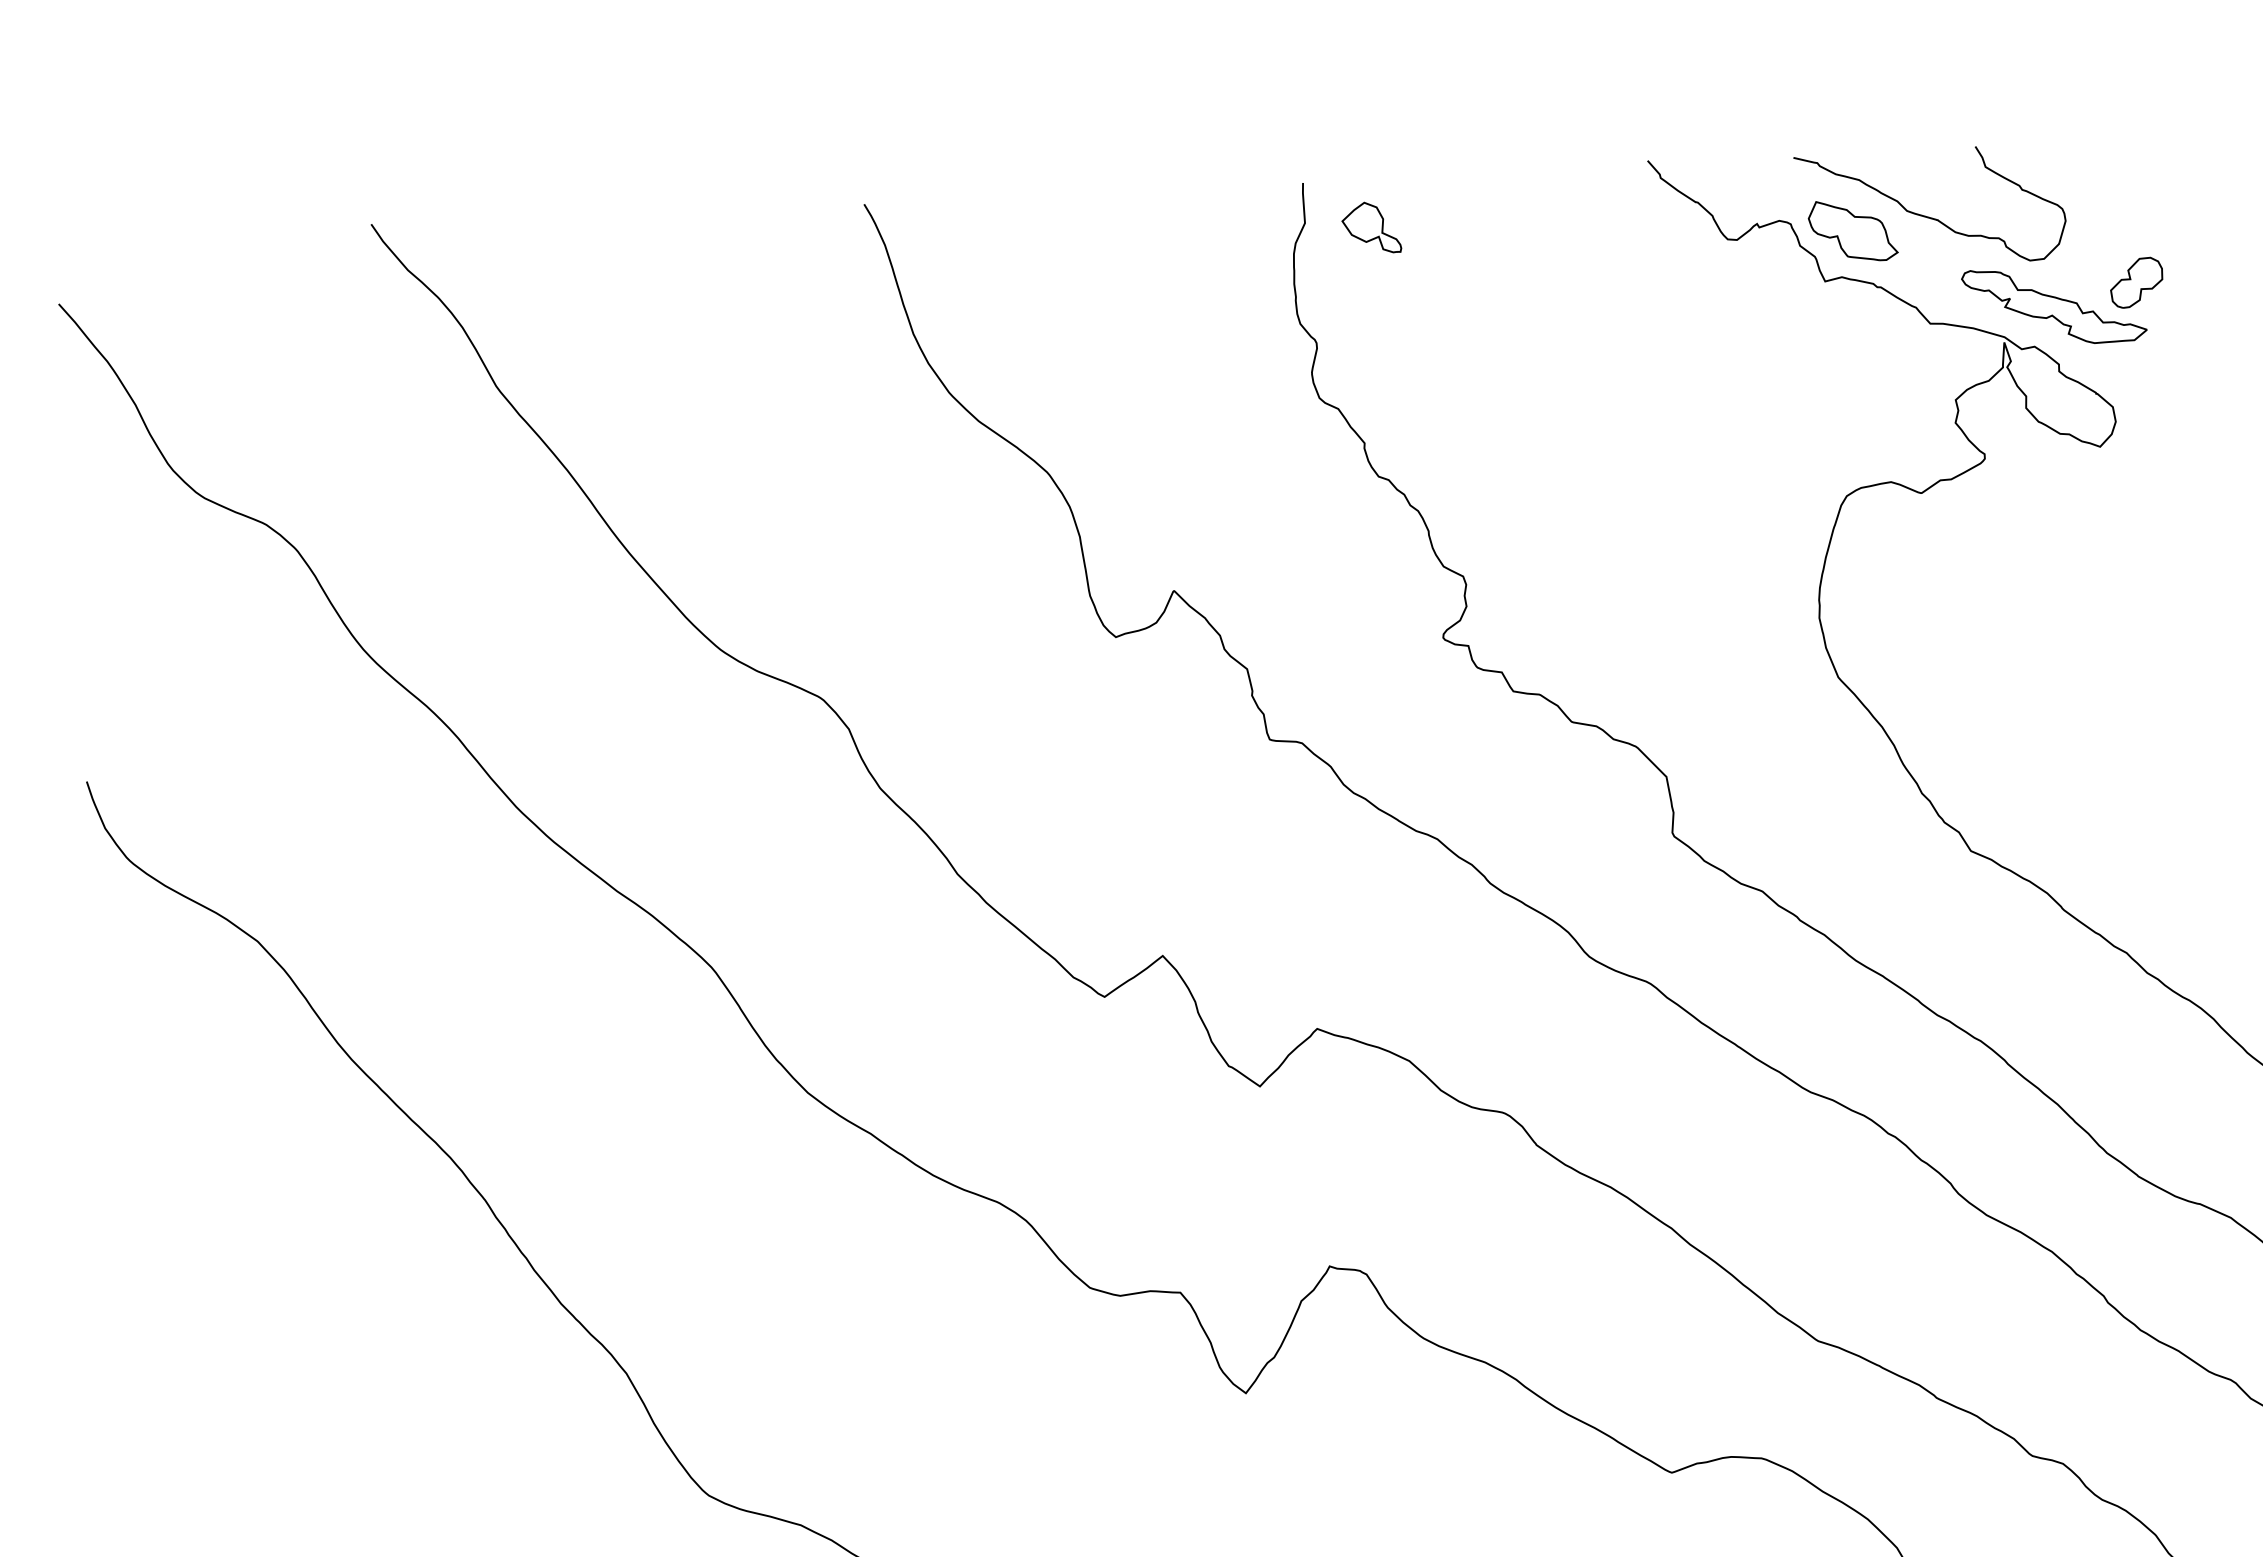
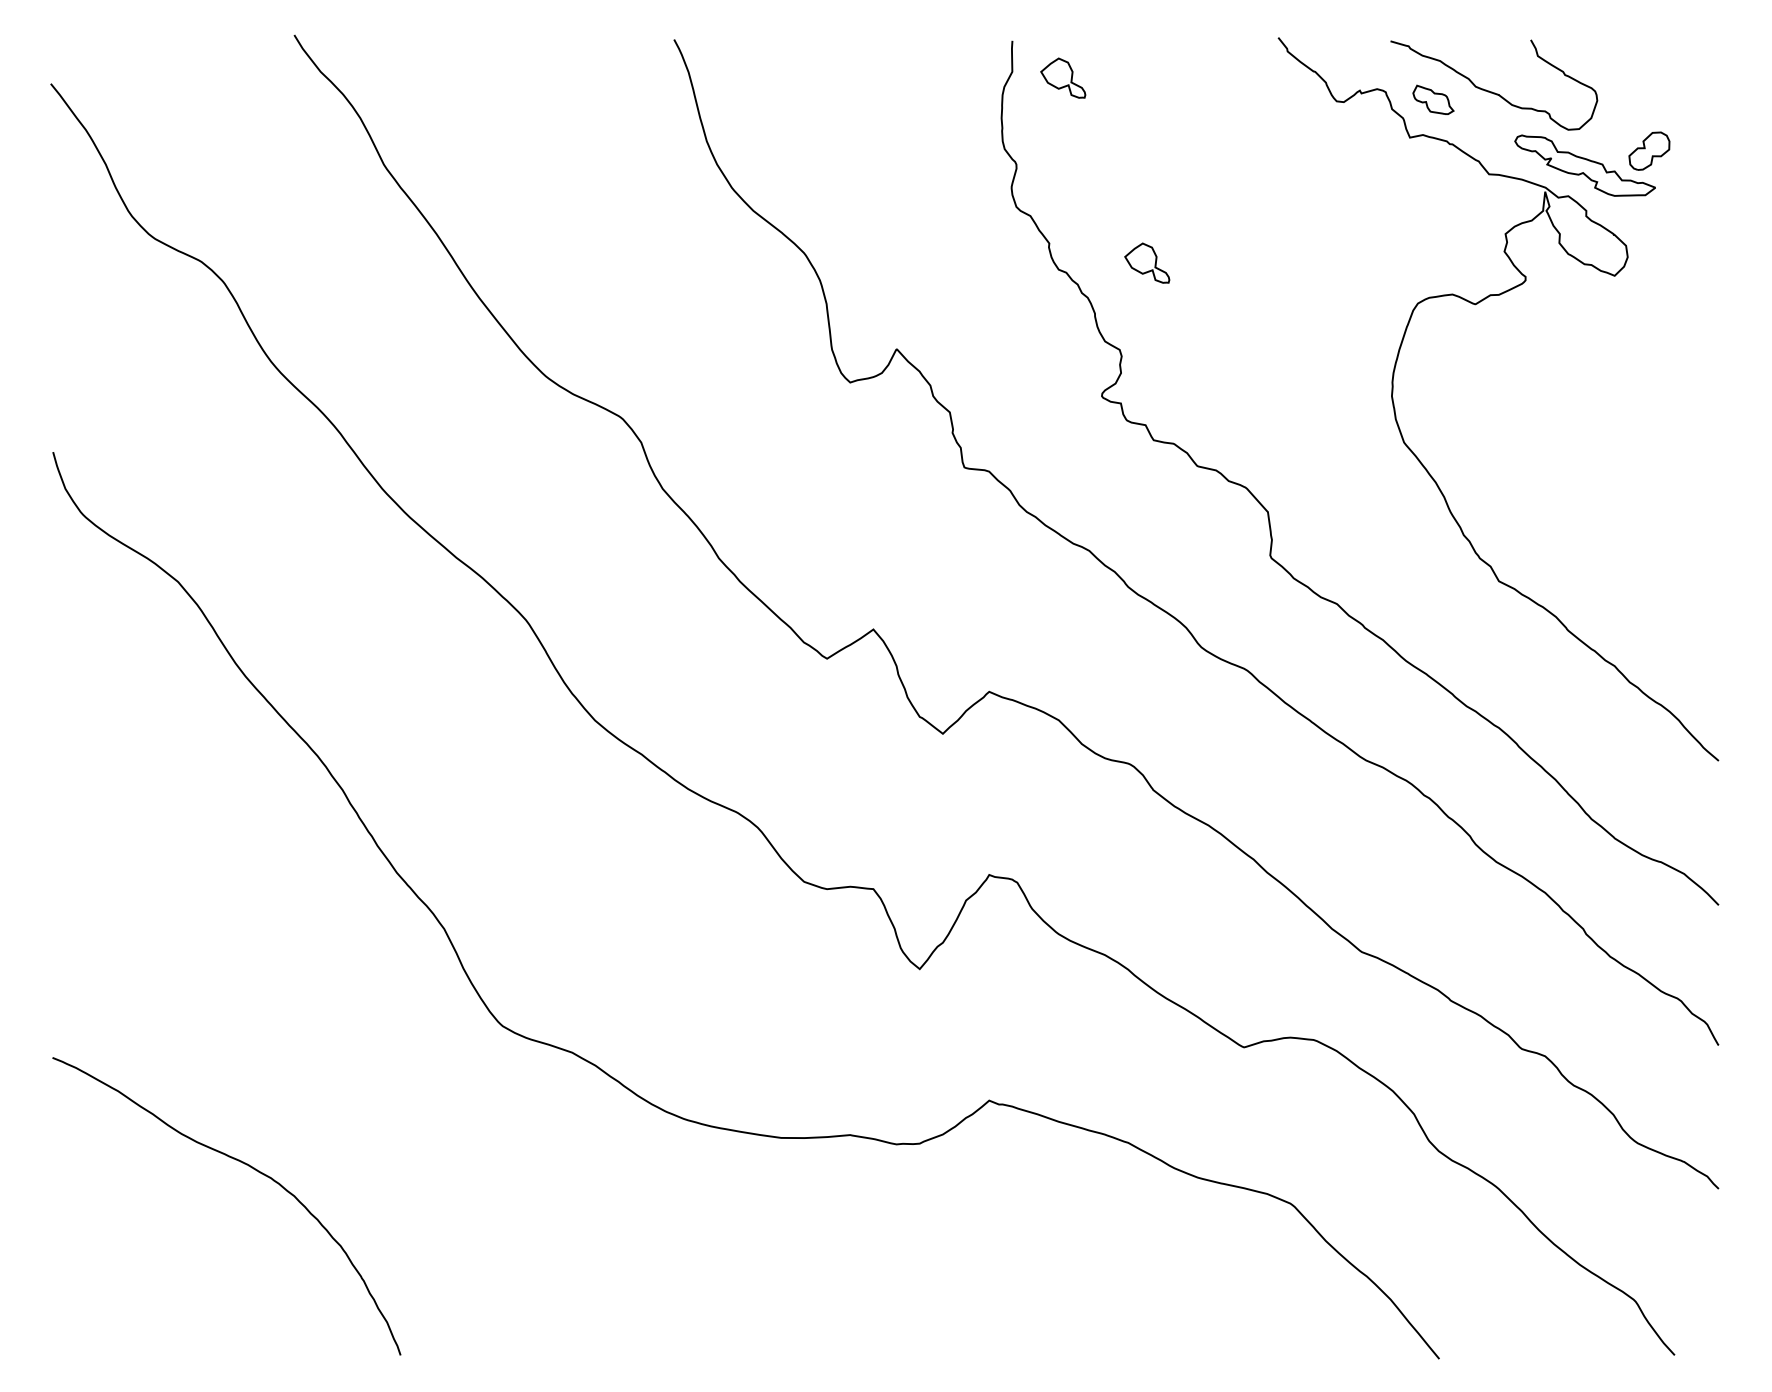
part: (1853, 230) -> (1433, 99), size x0.6
part: (1493, 461) -> (1147, 262), added

